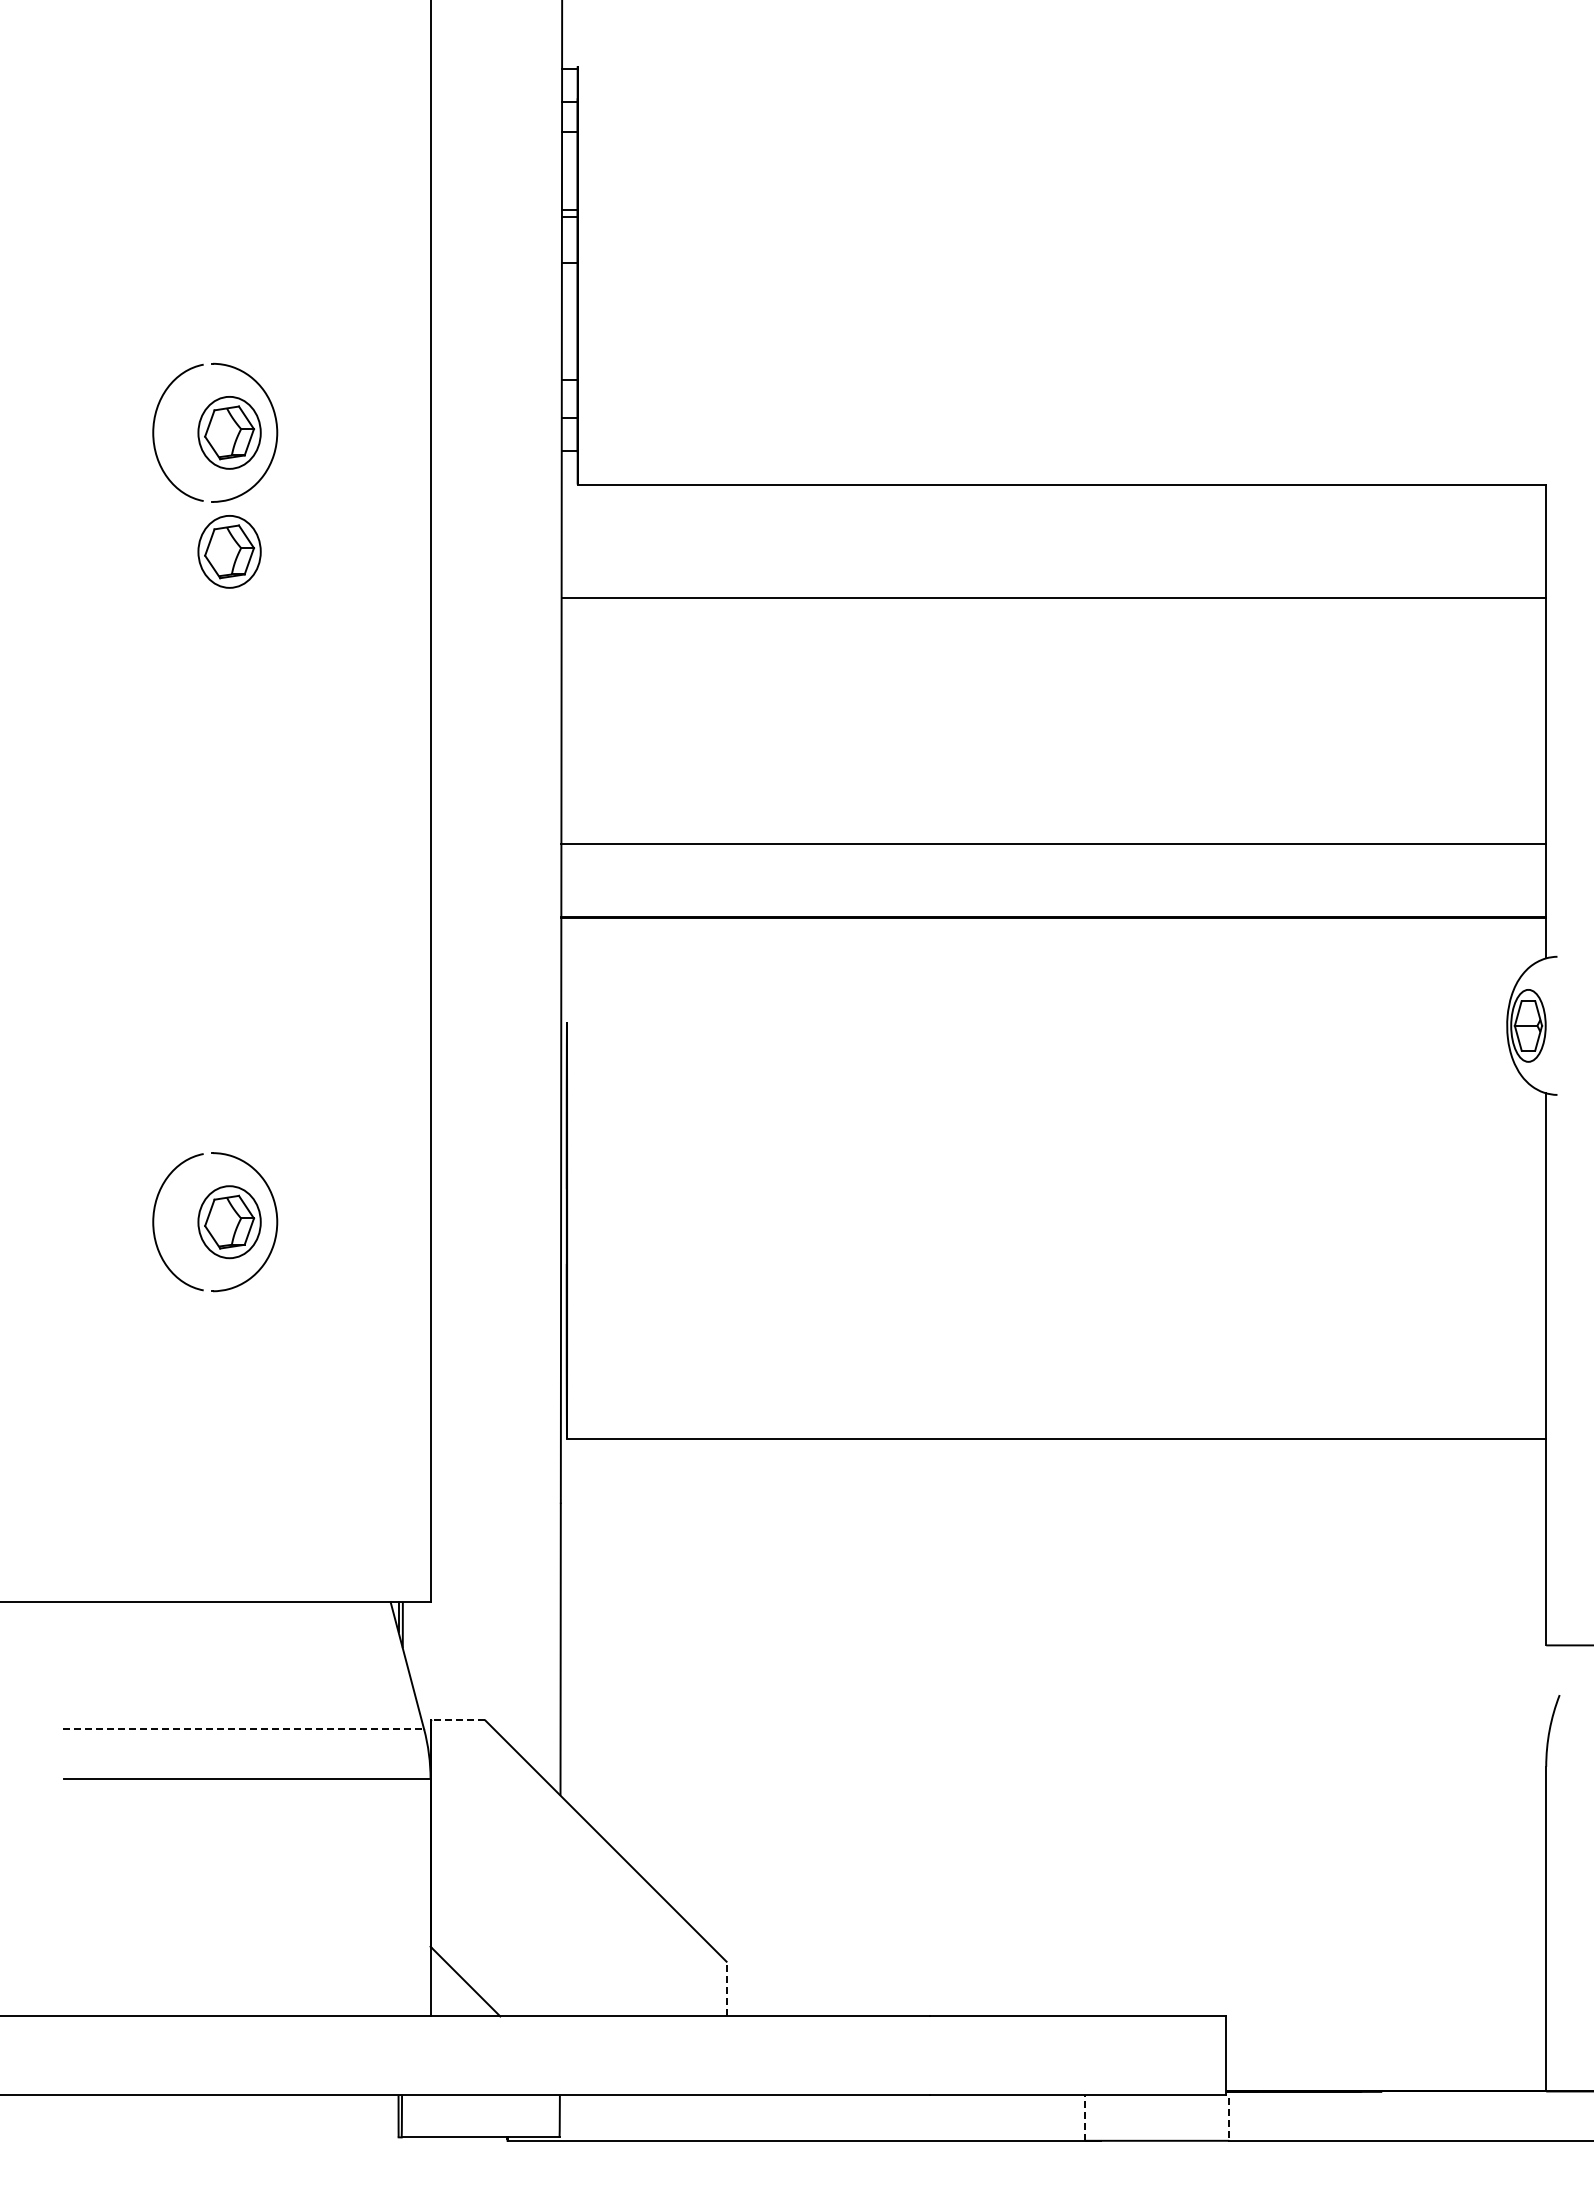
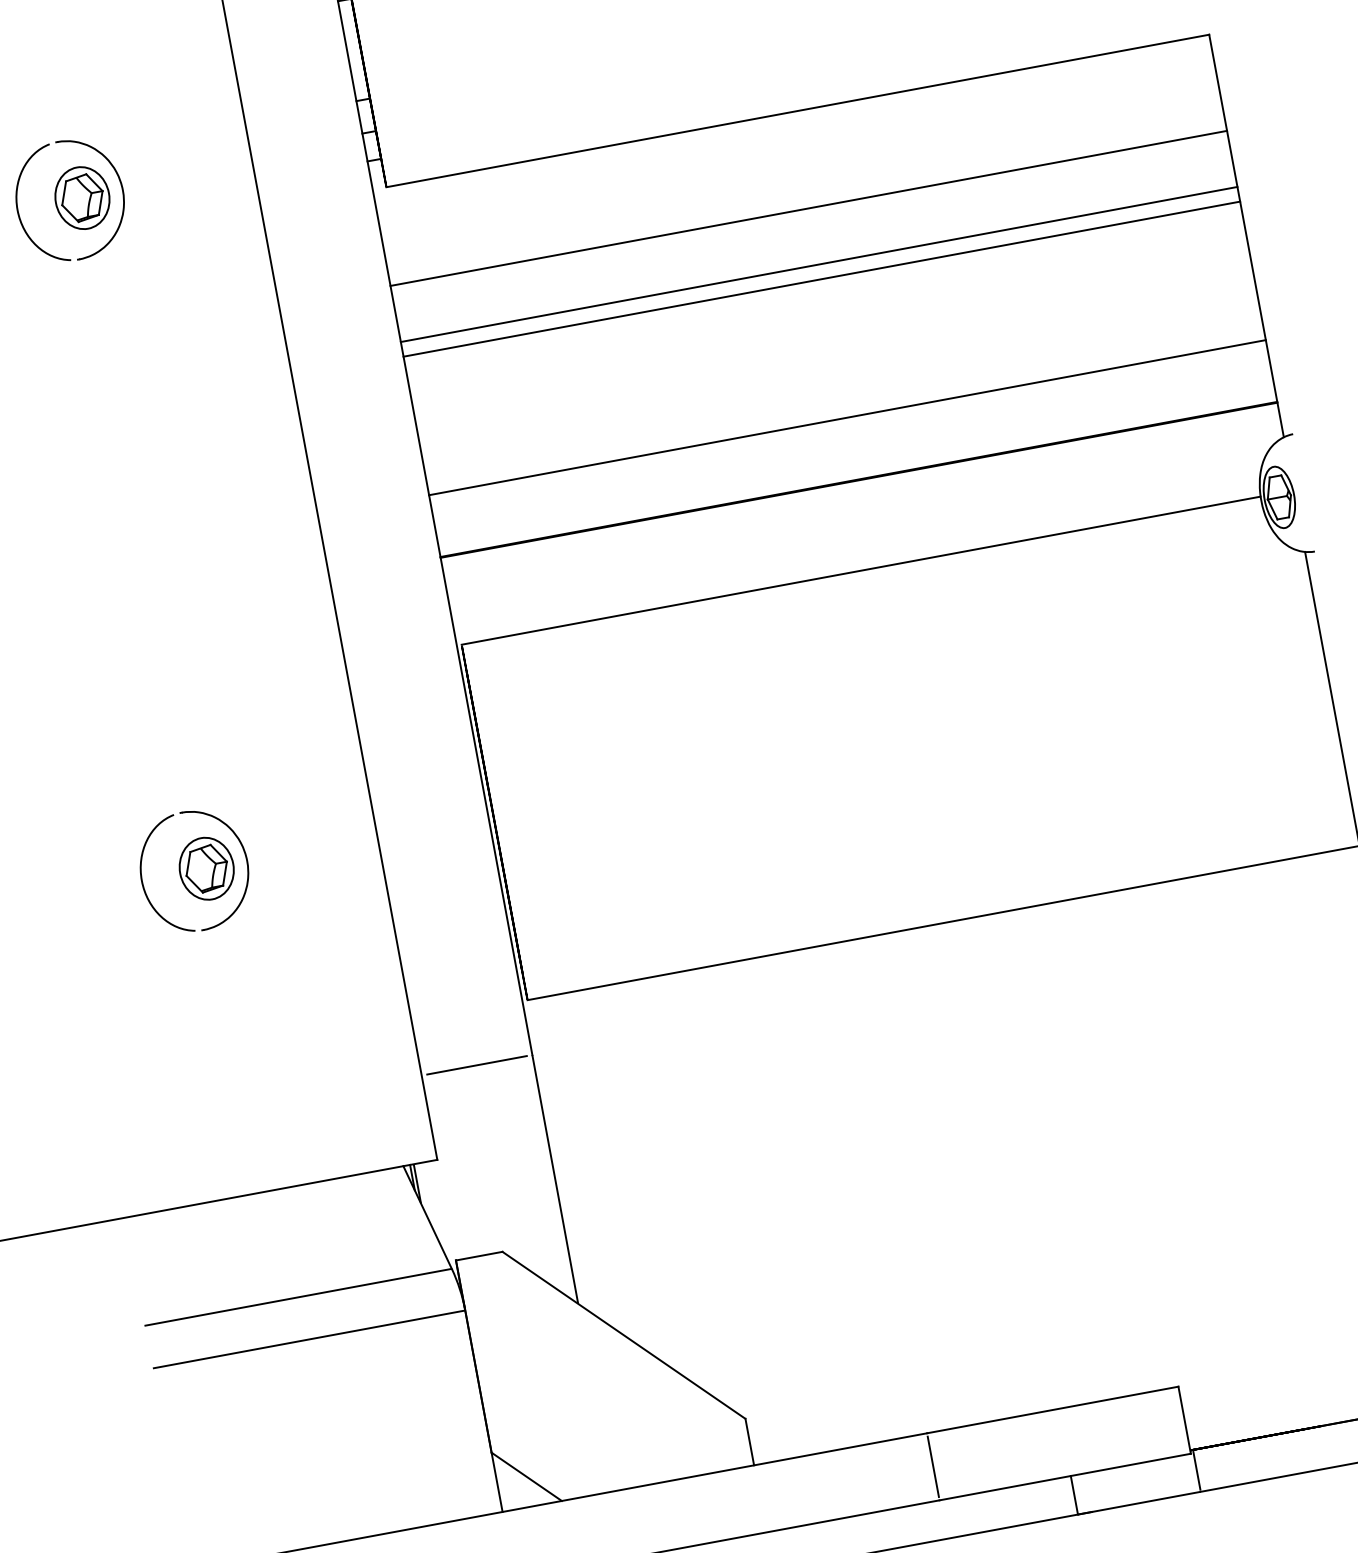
part: (229, 551) -> (101, 298), removed
line: (1053, 663) -> (818, 264), added
line: (1053, 681) -> (821, 279), added
line: (1036, 1021) -> (860, 571), added
line: (495, 1502) -> (476, 1065), added
line: (457, 1720) -> (478, 1256), dashed -> solid
line: (243, 1729) -> (298, 1297), dashed -> solid
line: (726, 1988) -> (749, 1441), dashed -> solid
line: (930, 2055) -> (933, 1466), added
line: (1229, 2115) -> (1196, 1470), dashed -> solid
line: (1084, 2118) -> (1074, 1495), dashed -> solid

